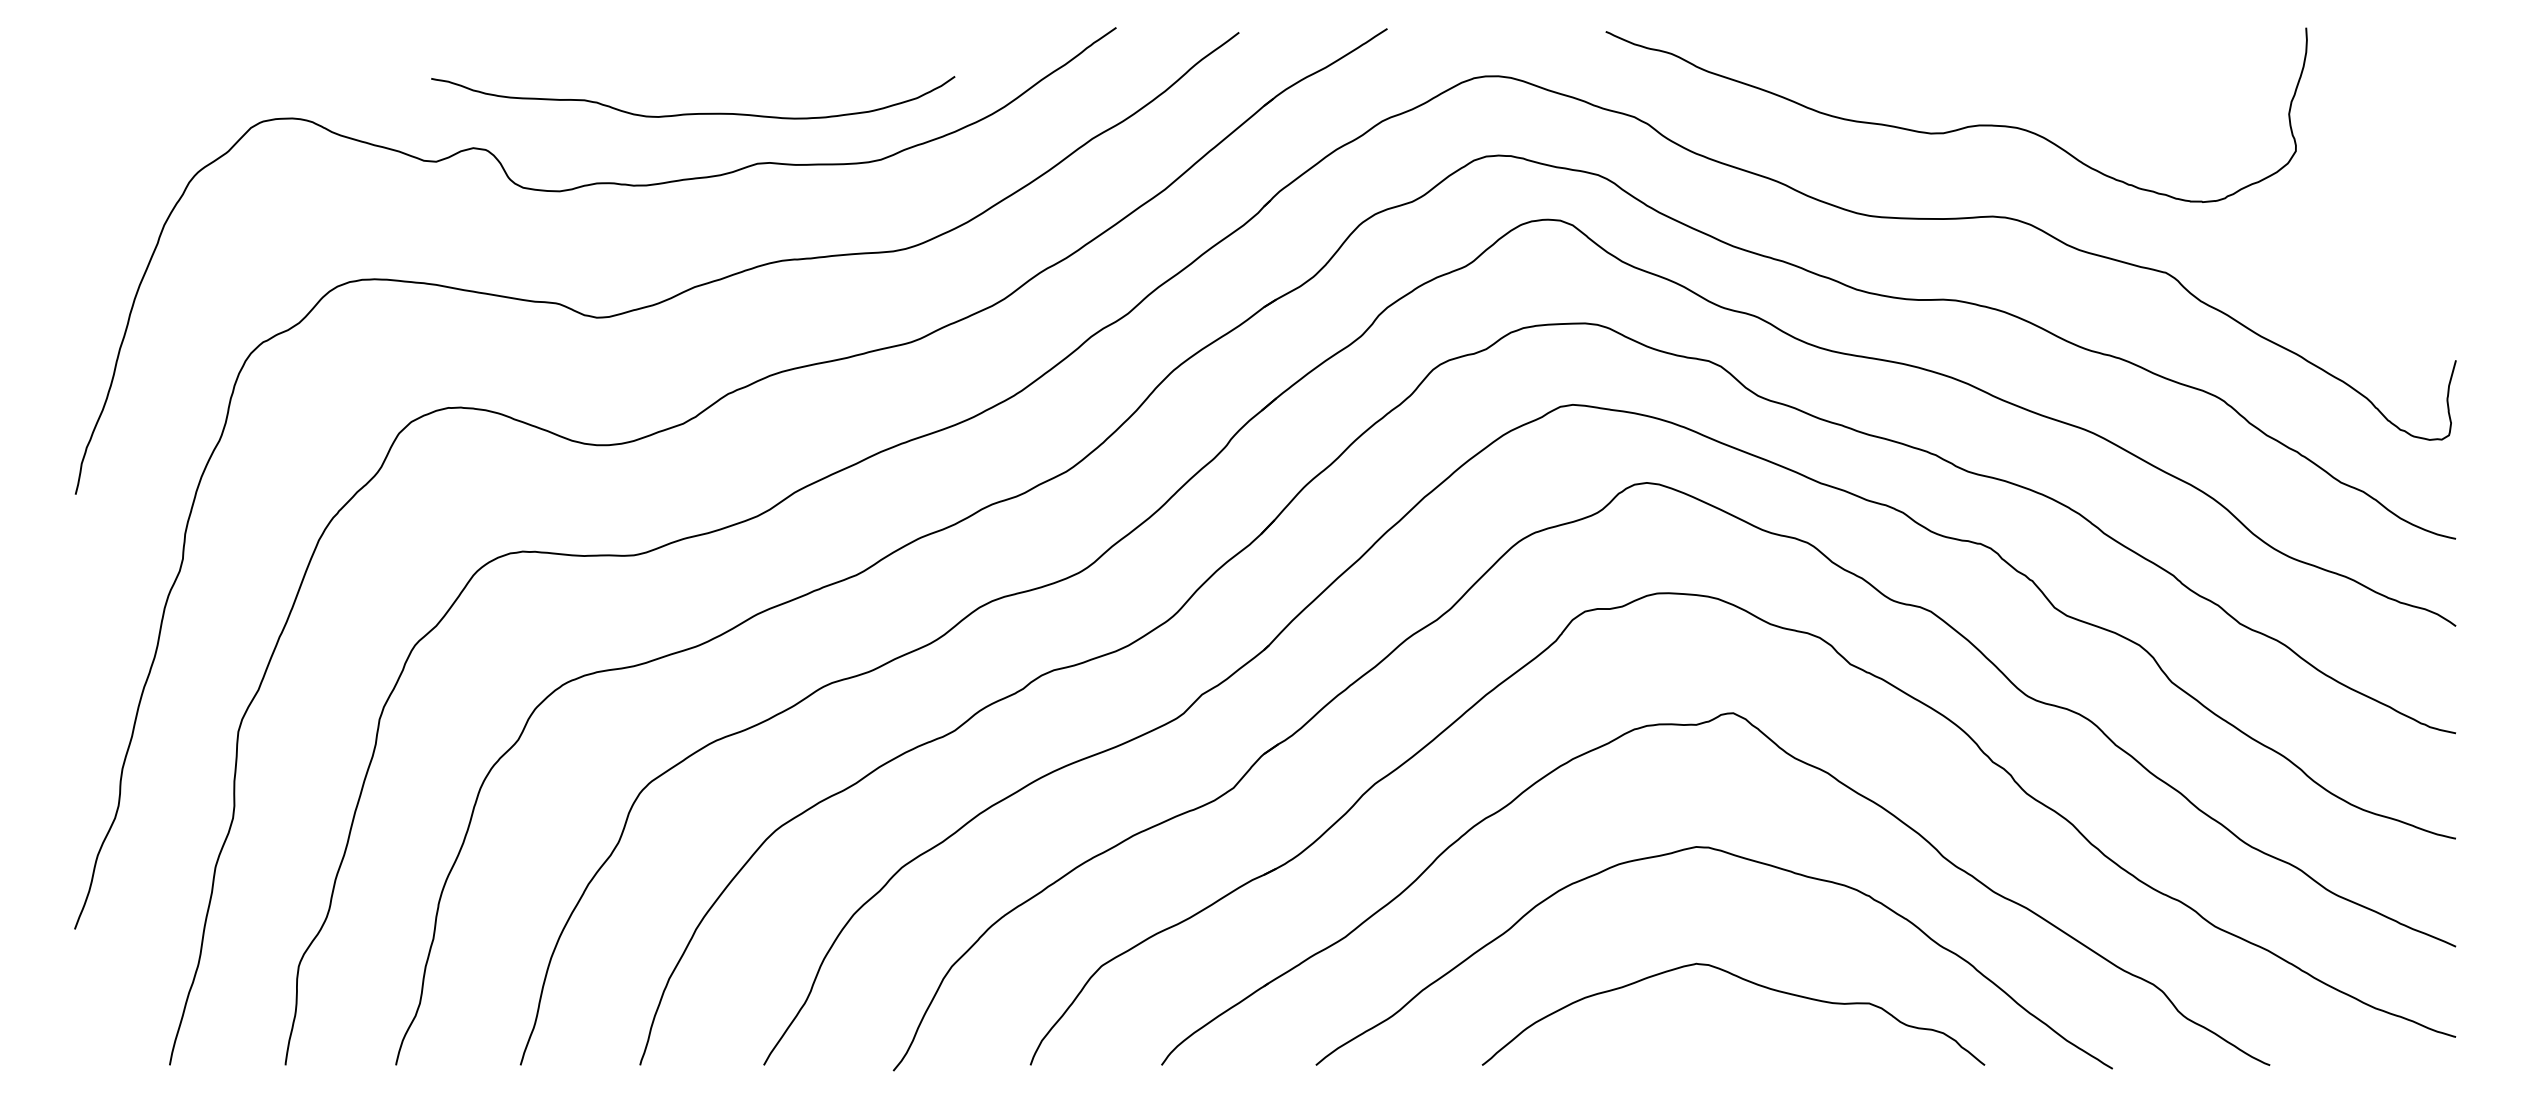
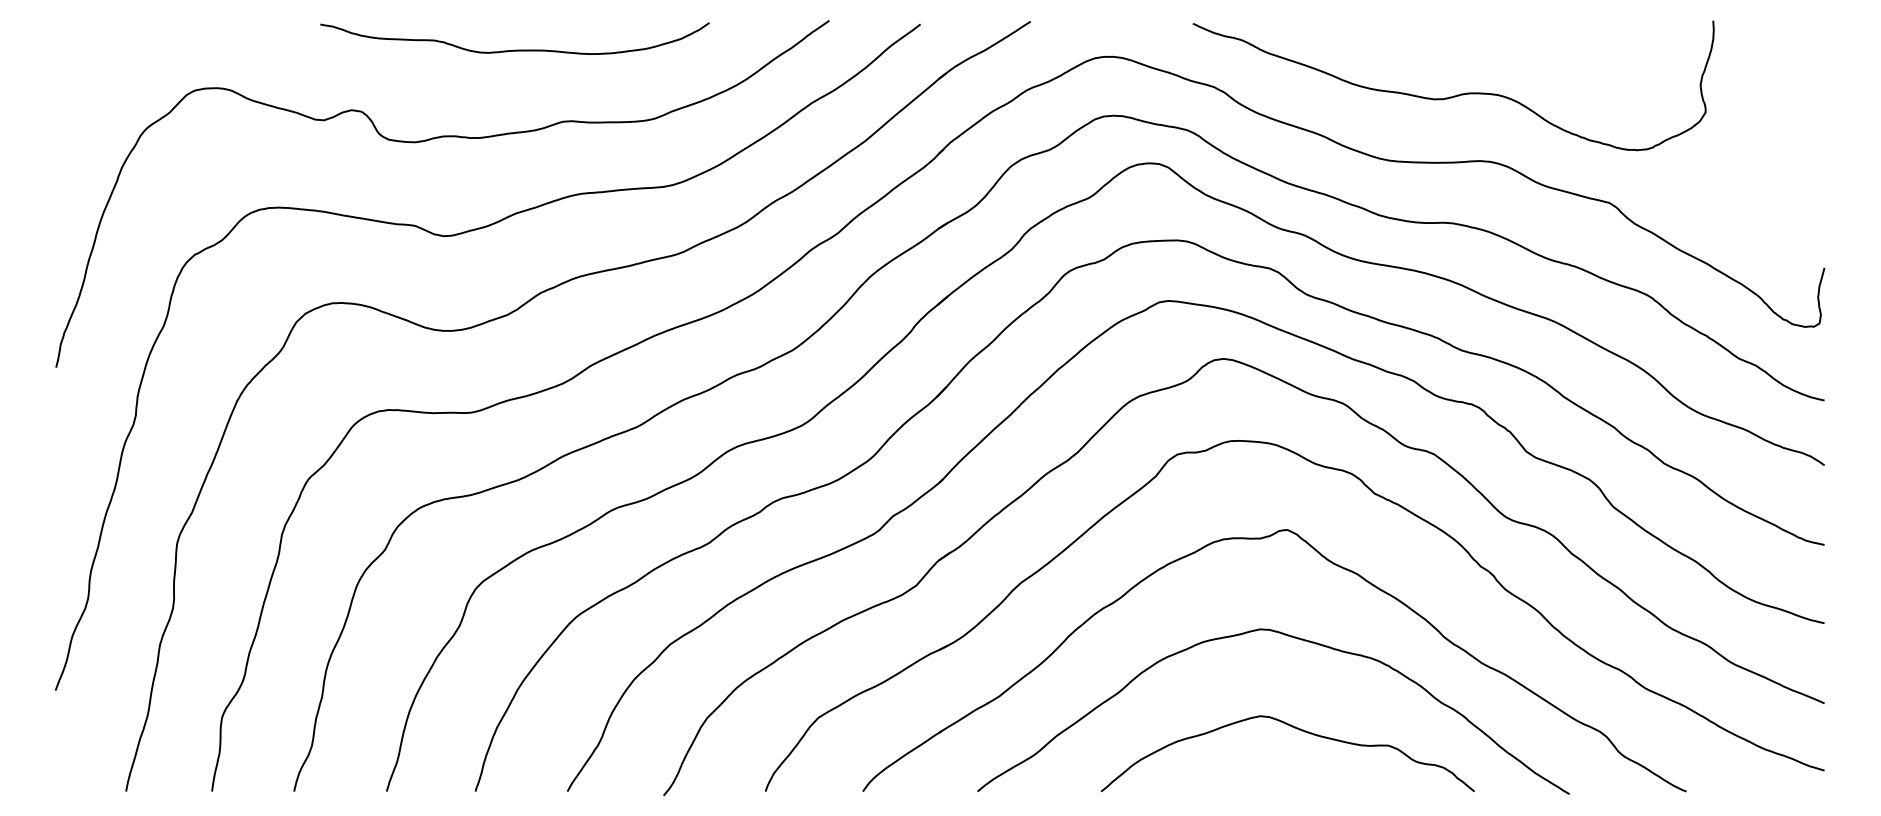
curve: (693, 113) -> (515, 50), moved

